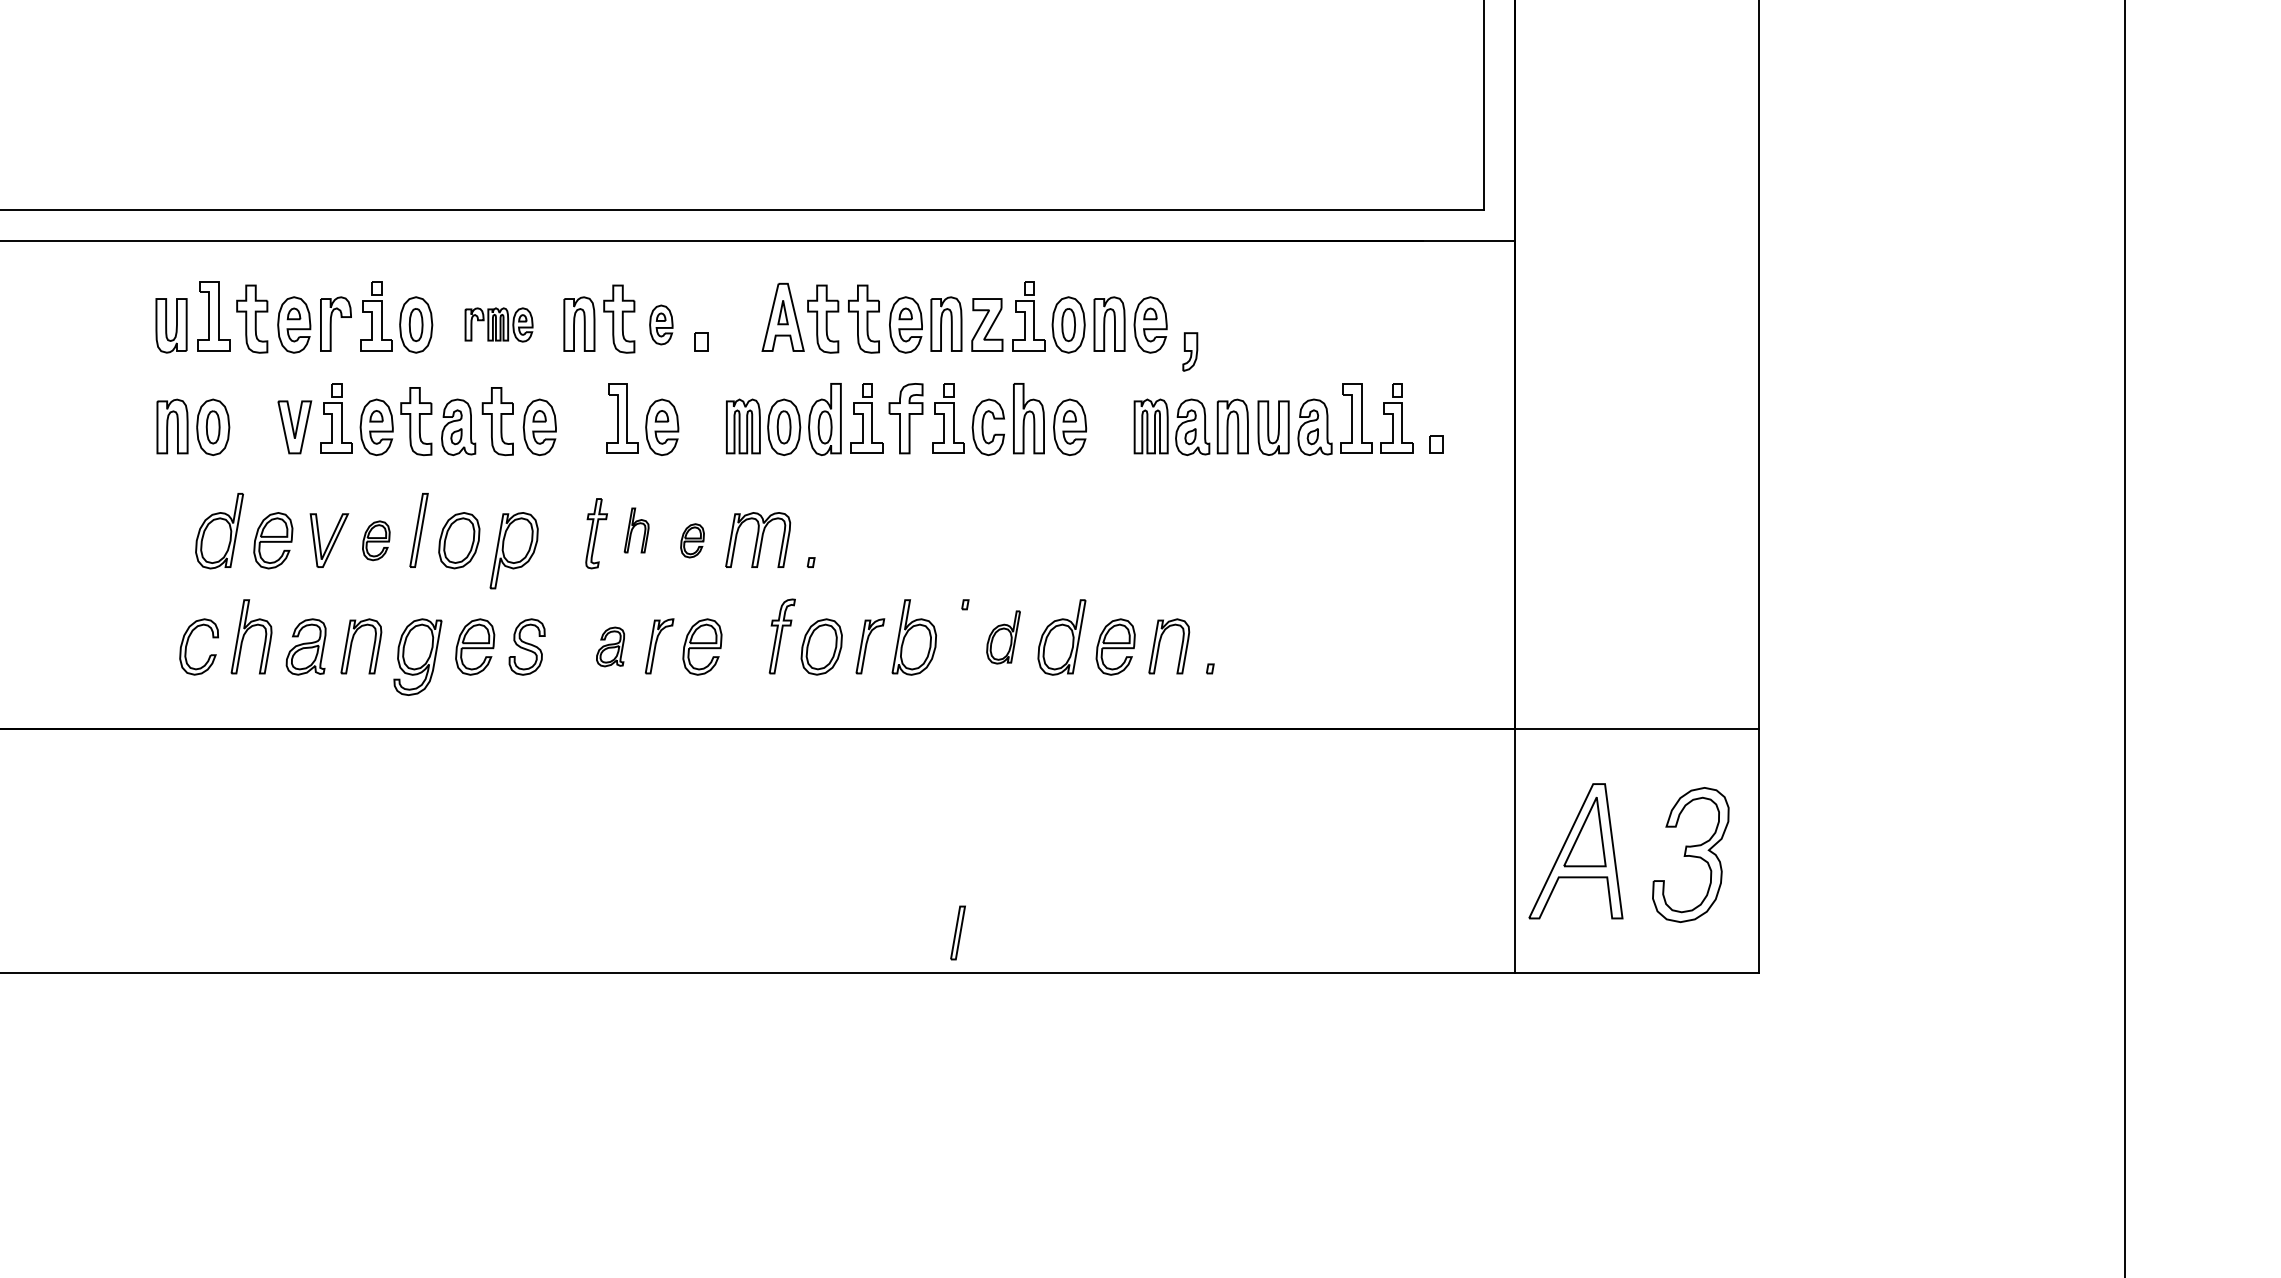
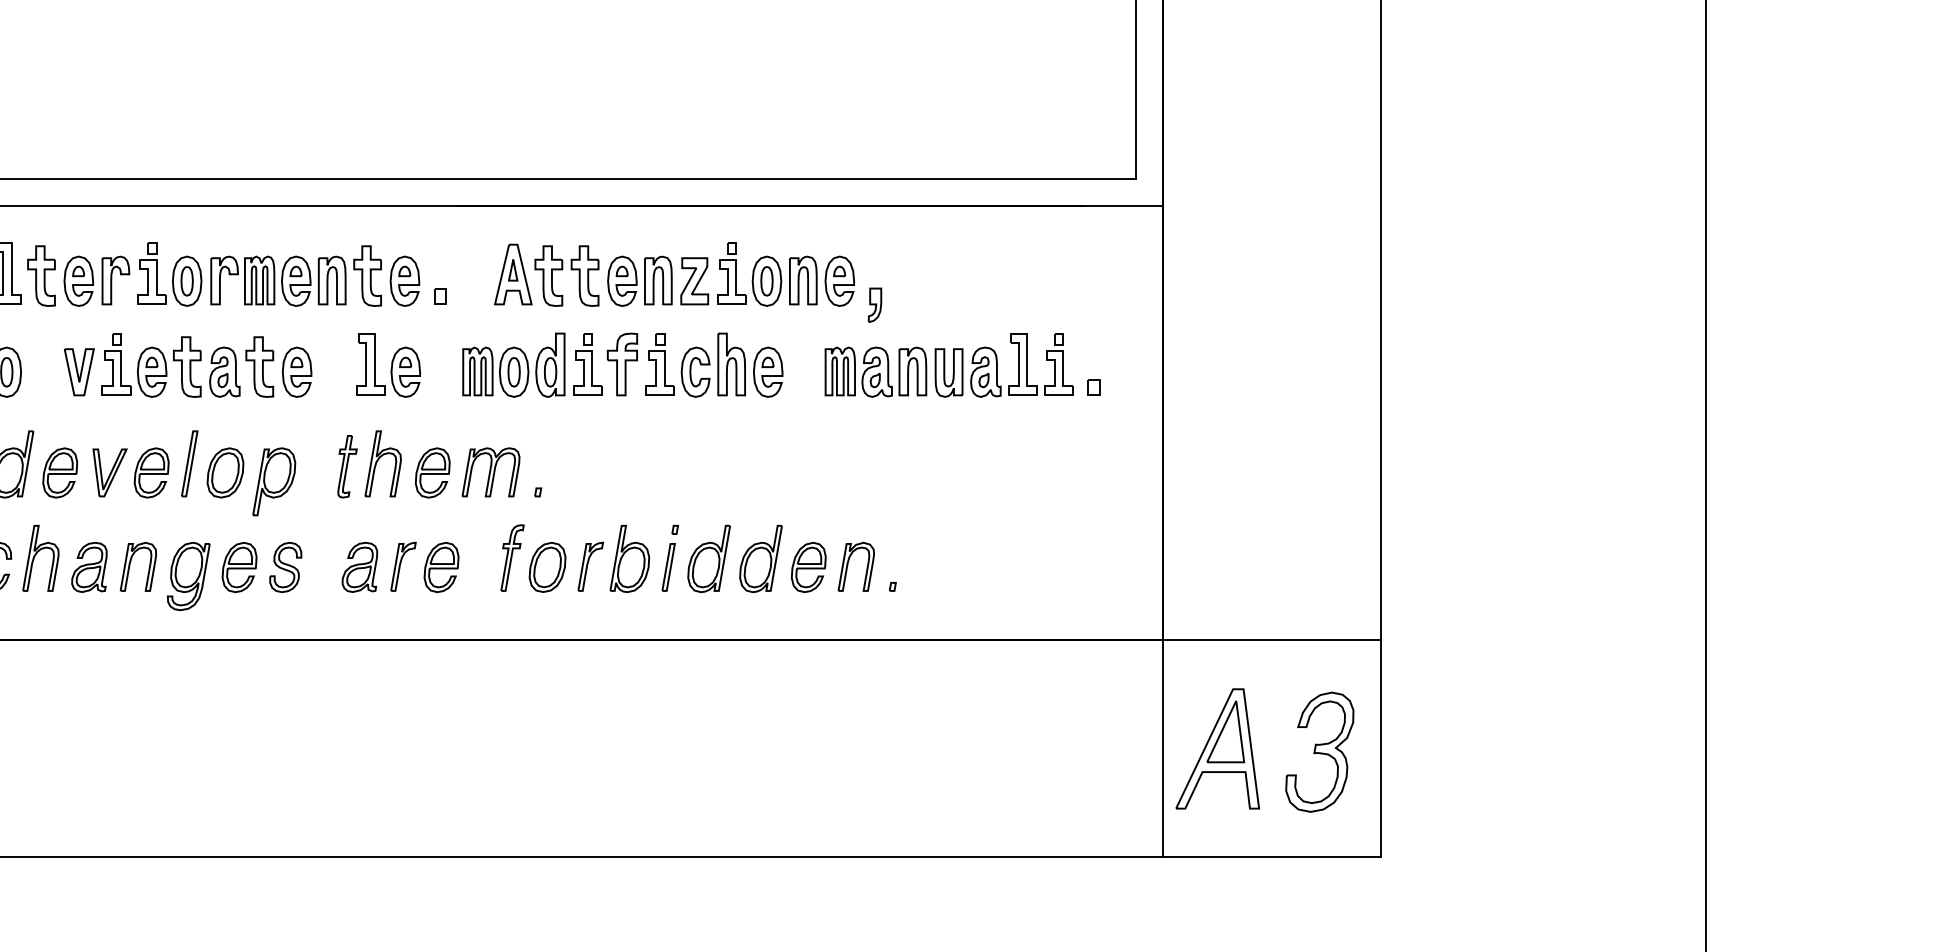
part: (498, 324) -> (260, 280), size x1.67
part: (661, 324) -> (405, 280), size x1.43
part: (636, 530) -> (382, 463), size x1.67
part: (376, 540) -> (151, 472), size x1.43
part: (692, 540) -> (432, 472), size x1.67
part: (1003, 637) -> (709, 558), size x1.43
part: (610, 646) -> (359, 566), size x1.43
part: (957, 932) -> (668, 566), moved

